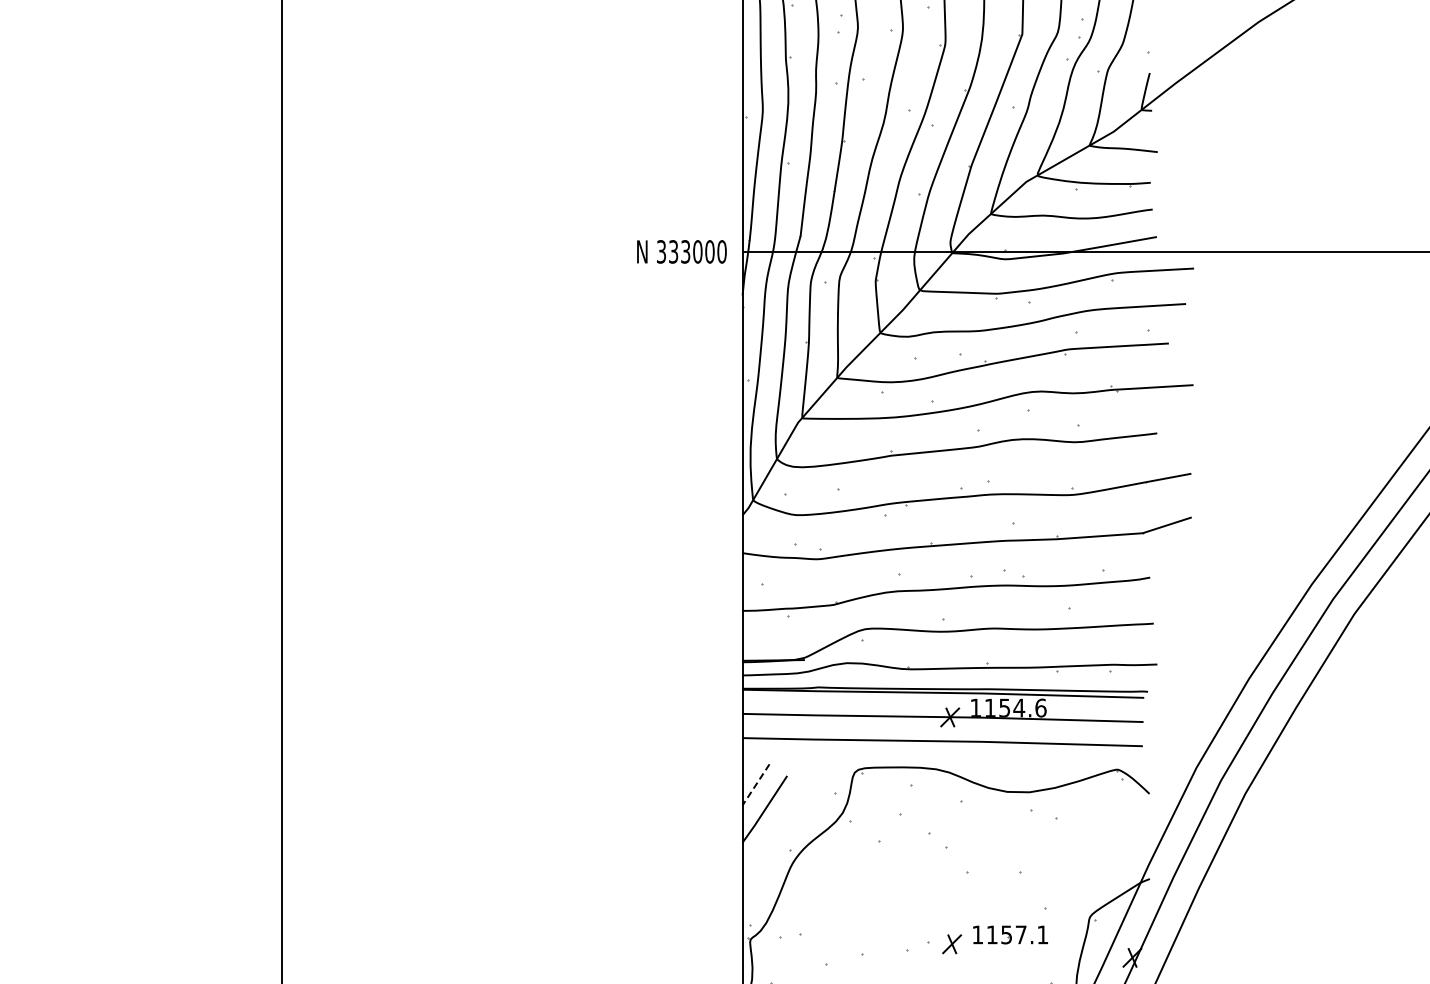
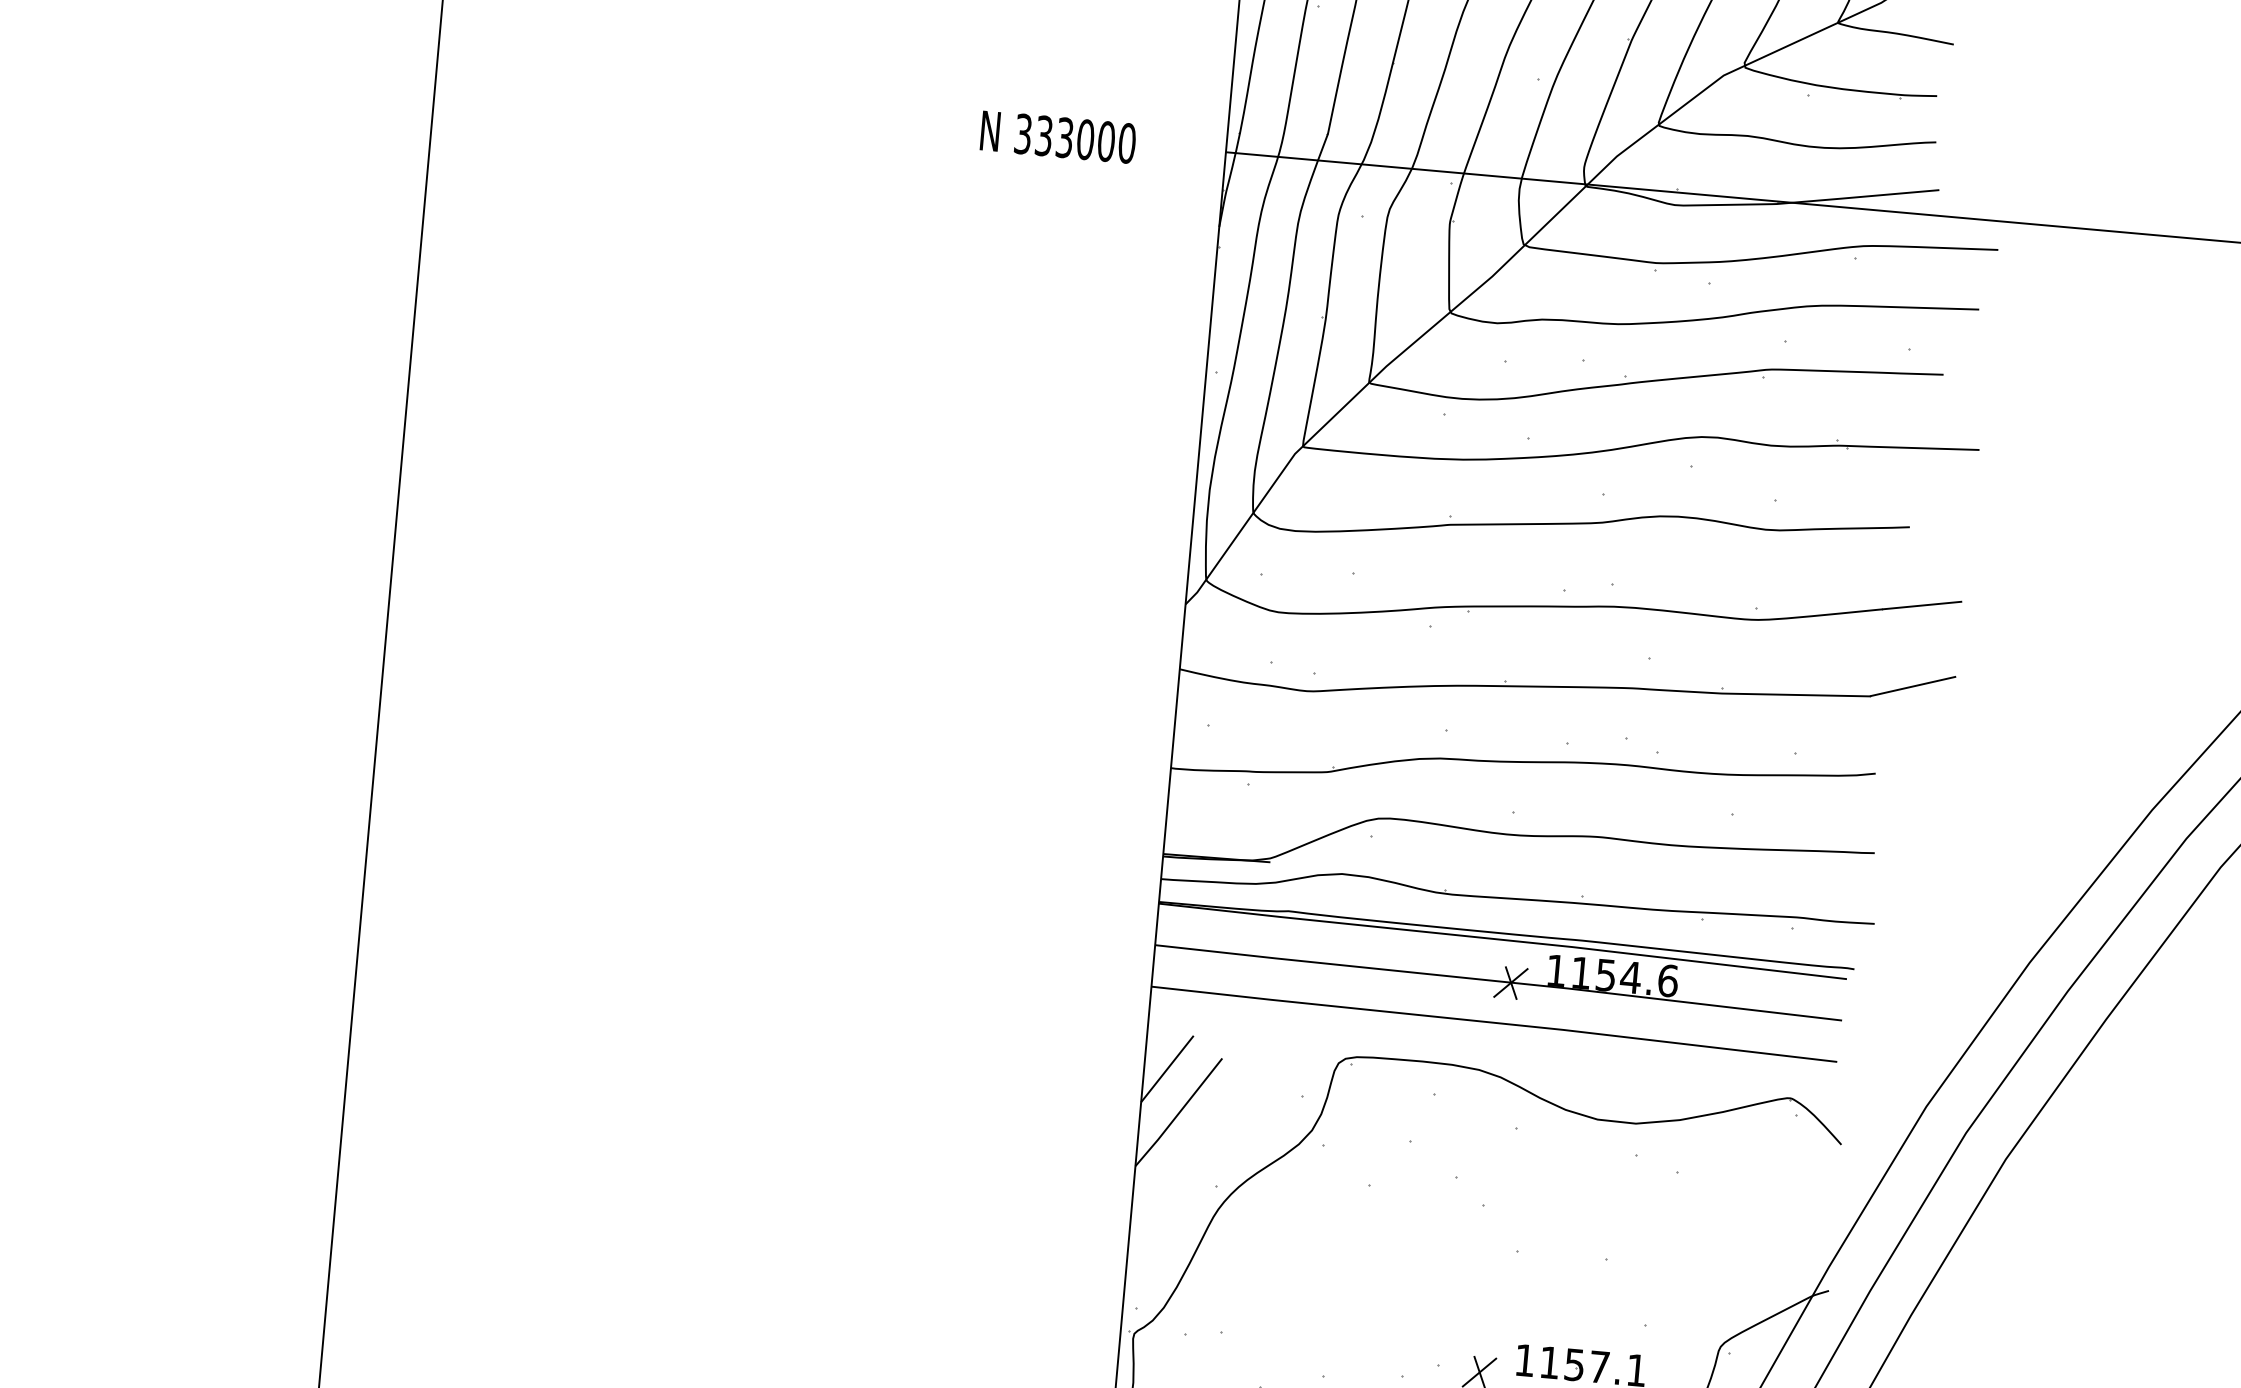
text: (681, 251) -> (1057, 136), moved
line: (756, 784) -> (1168, 1068), dashed -> solid

